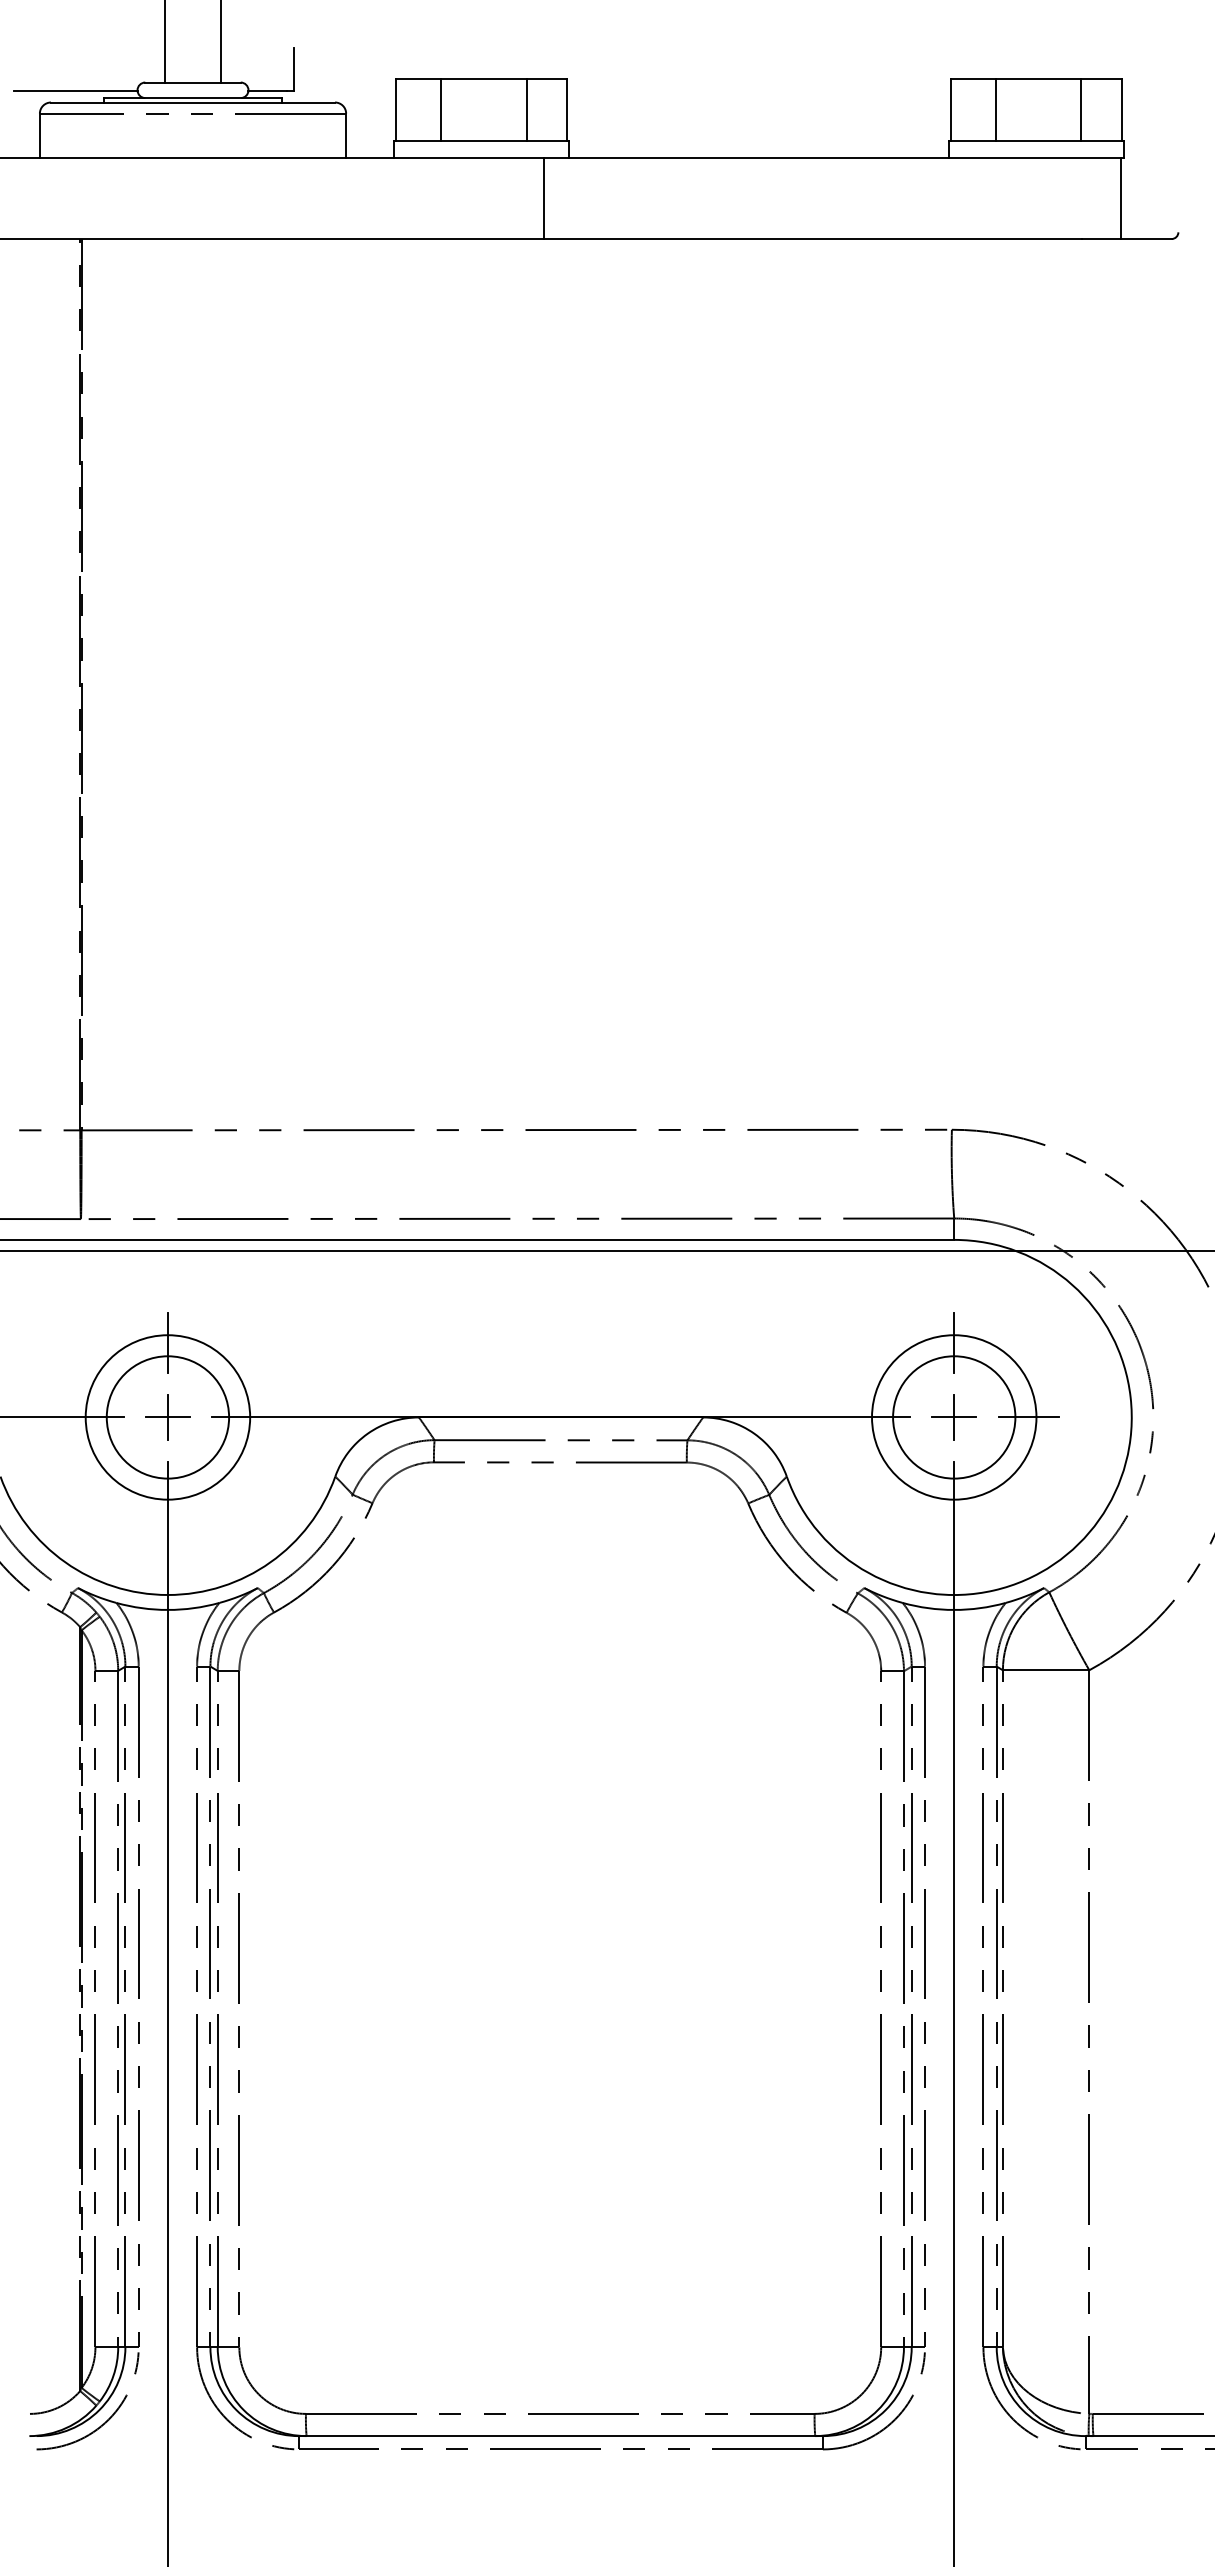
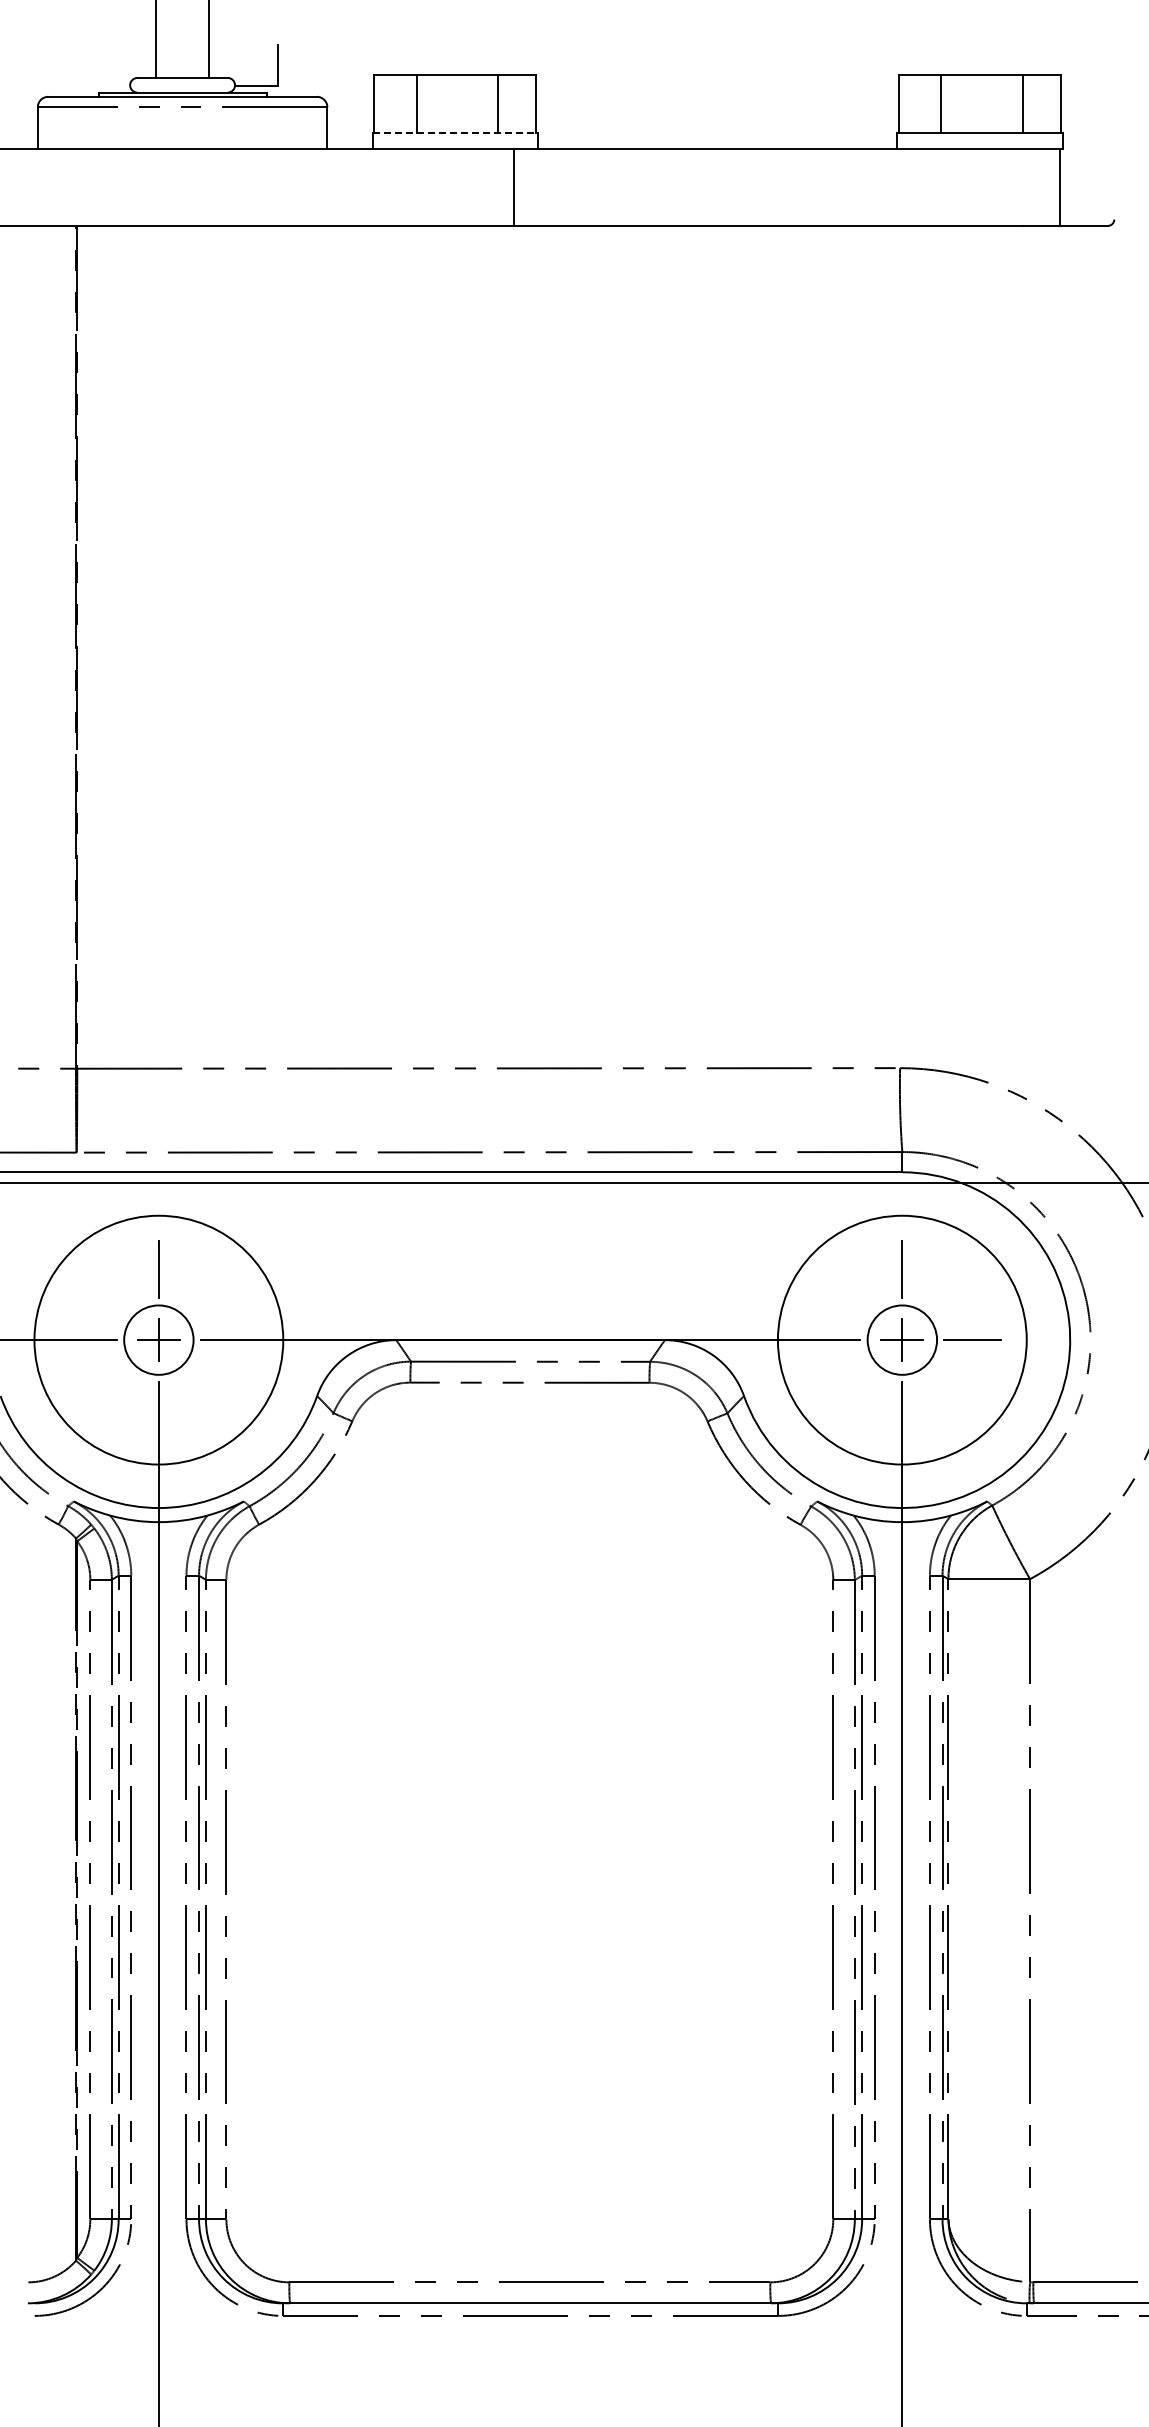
line: (75, 91) -> (71, 86), removed
line: (481, 140) -> (455, 132), solid -> dashed
circle: (167, 1416) -> (158, 1339), size x0.6
circle: (167, 1416) -> (158, 1339), size x1.6
circle: (954, 1416) -> (902, 1339), size x0.6
circle: (954, 1416) -> (902, 1339), size x1.6

